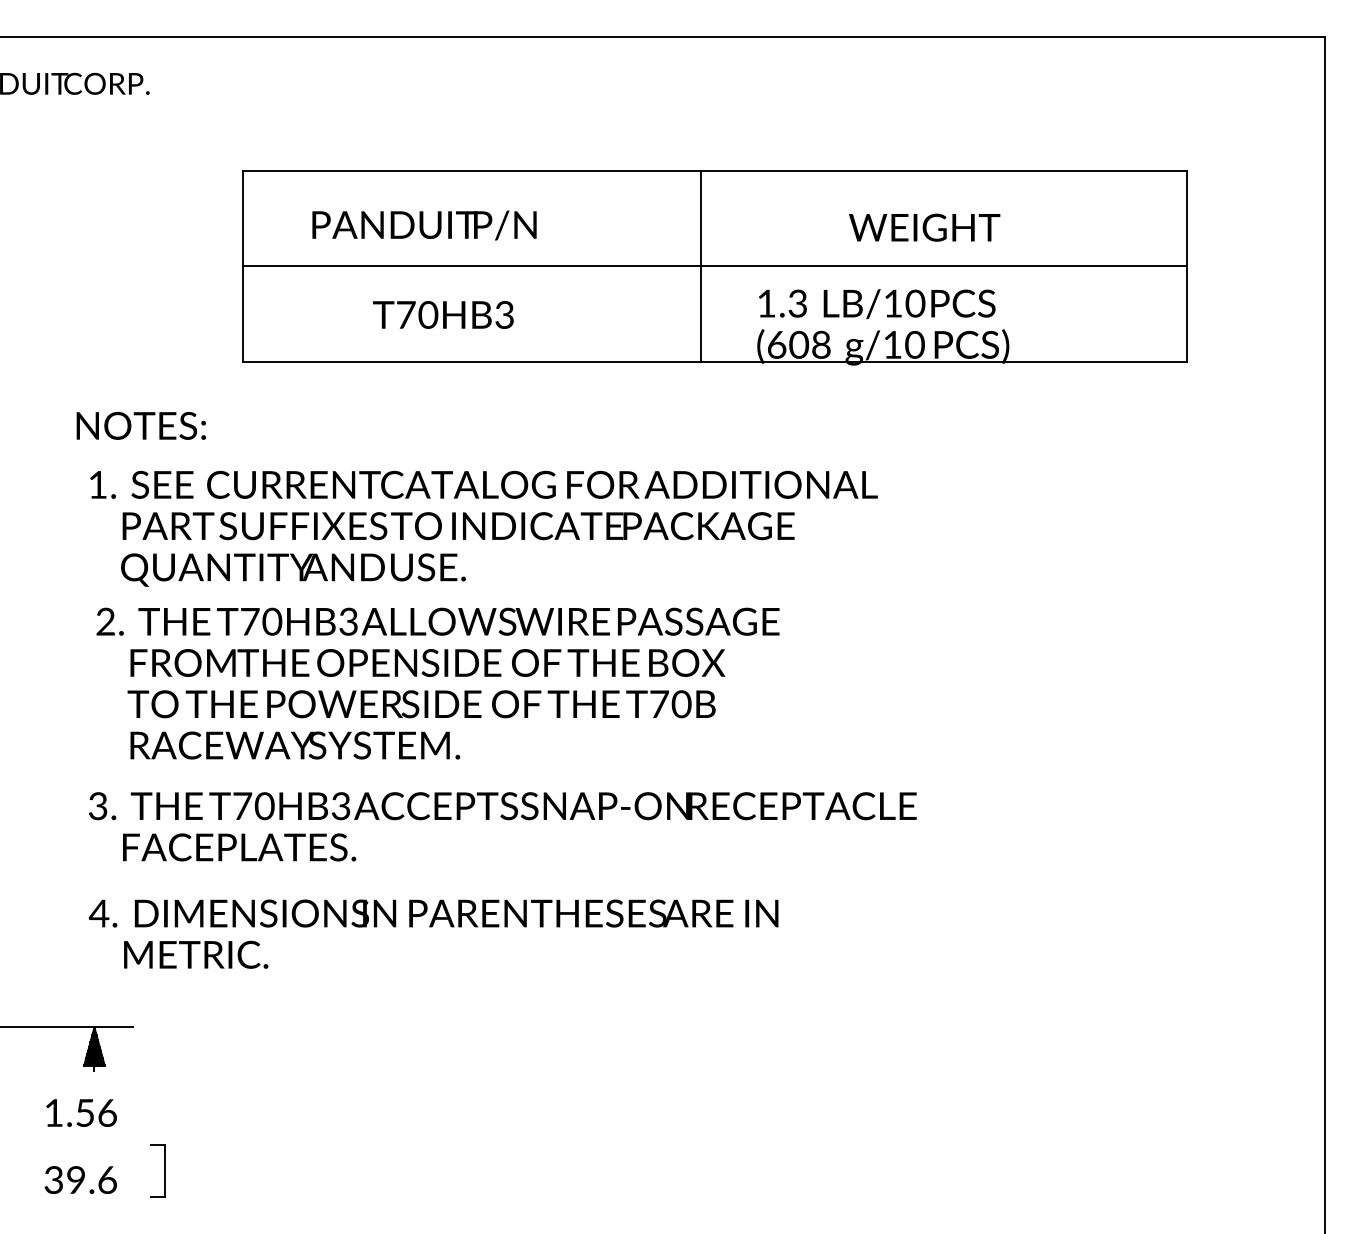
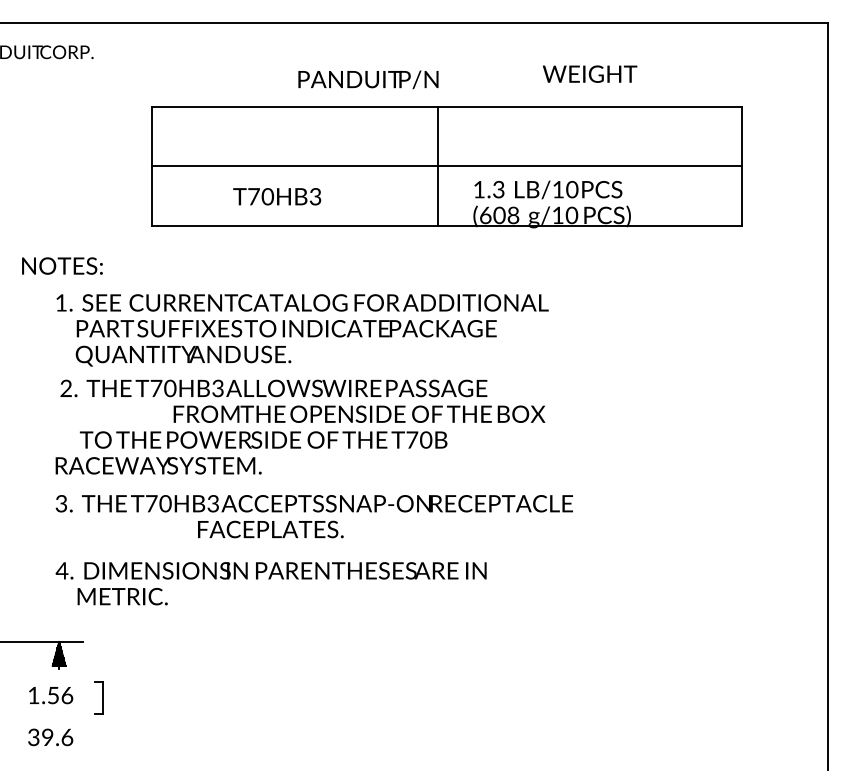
text: (424, 224) -> (368, 79), moved
text: (925, 226) -> (590, 73), moved
text: (141, 424) -> (62, 265), moved
text: (427, 661) -> (359, 413), moved
text: (294, 745) -> (158, 465), moved
text: (238, 847) -> (270, 529), moved
part: (157, 1170) -> (98, 697), moved

